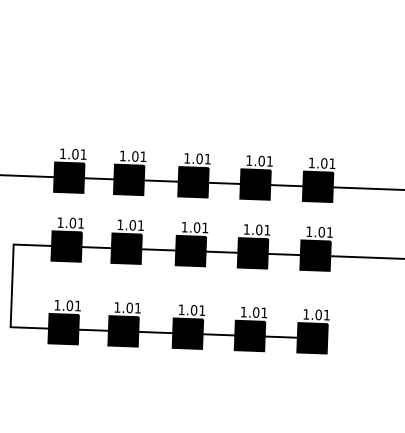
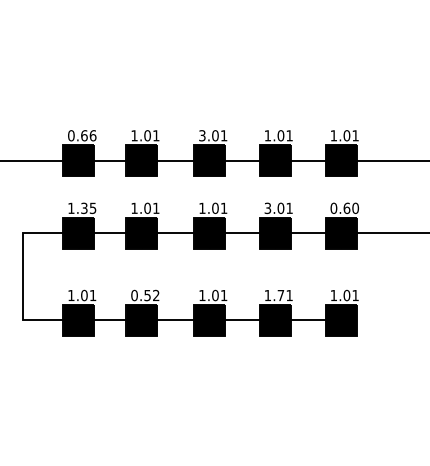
text: (73, 153) -> (82, 135), 1.01 -> 0.66
text: (187, 158) -> (202, 135), 1.01 -> 3.01
text: (76, 223) -> (88, 208), 1.01 -> 1.35
text: (246, 229) -> (267, 208), 1.01 -> 3.01
text: (319, 232) -> (344, 208), 1.01 -> 0.60
text: (127, 307) -> (145, 295), 1.01 -> 0.52
text: (255, 312) -> (280, 295), 1.01 -> 1.71

